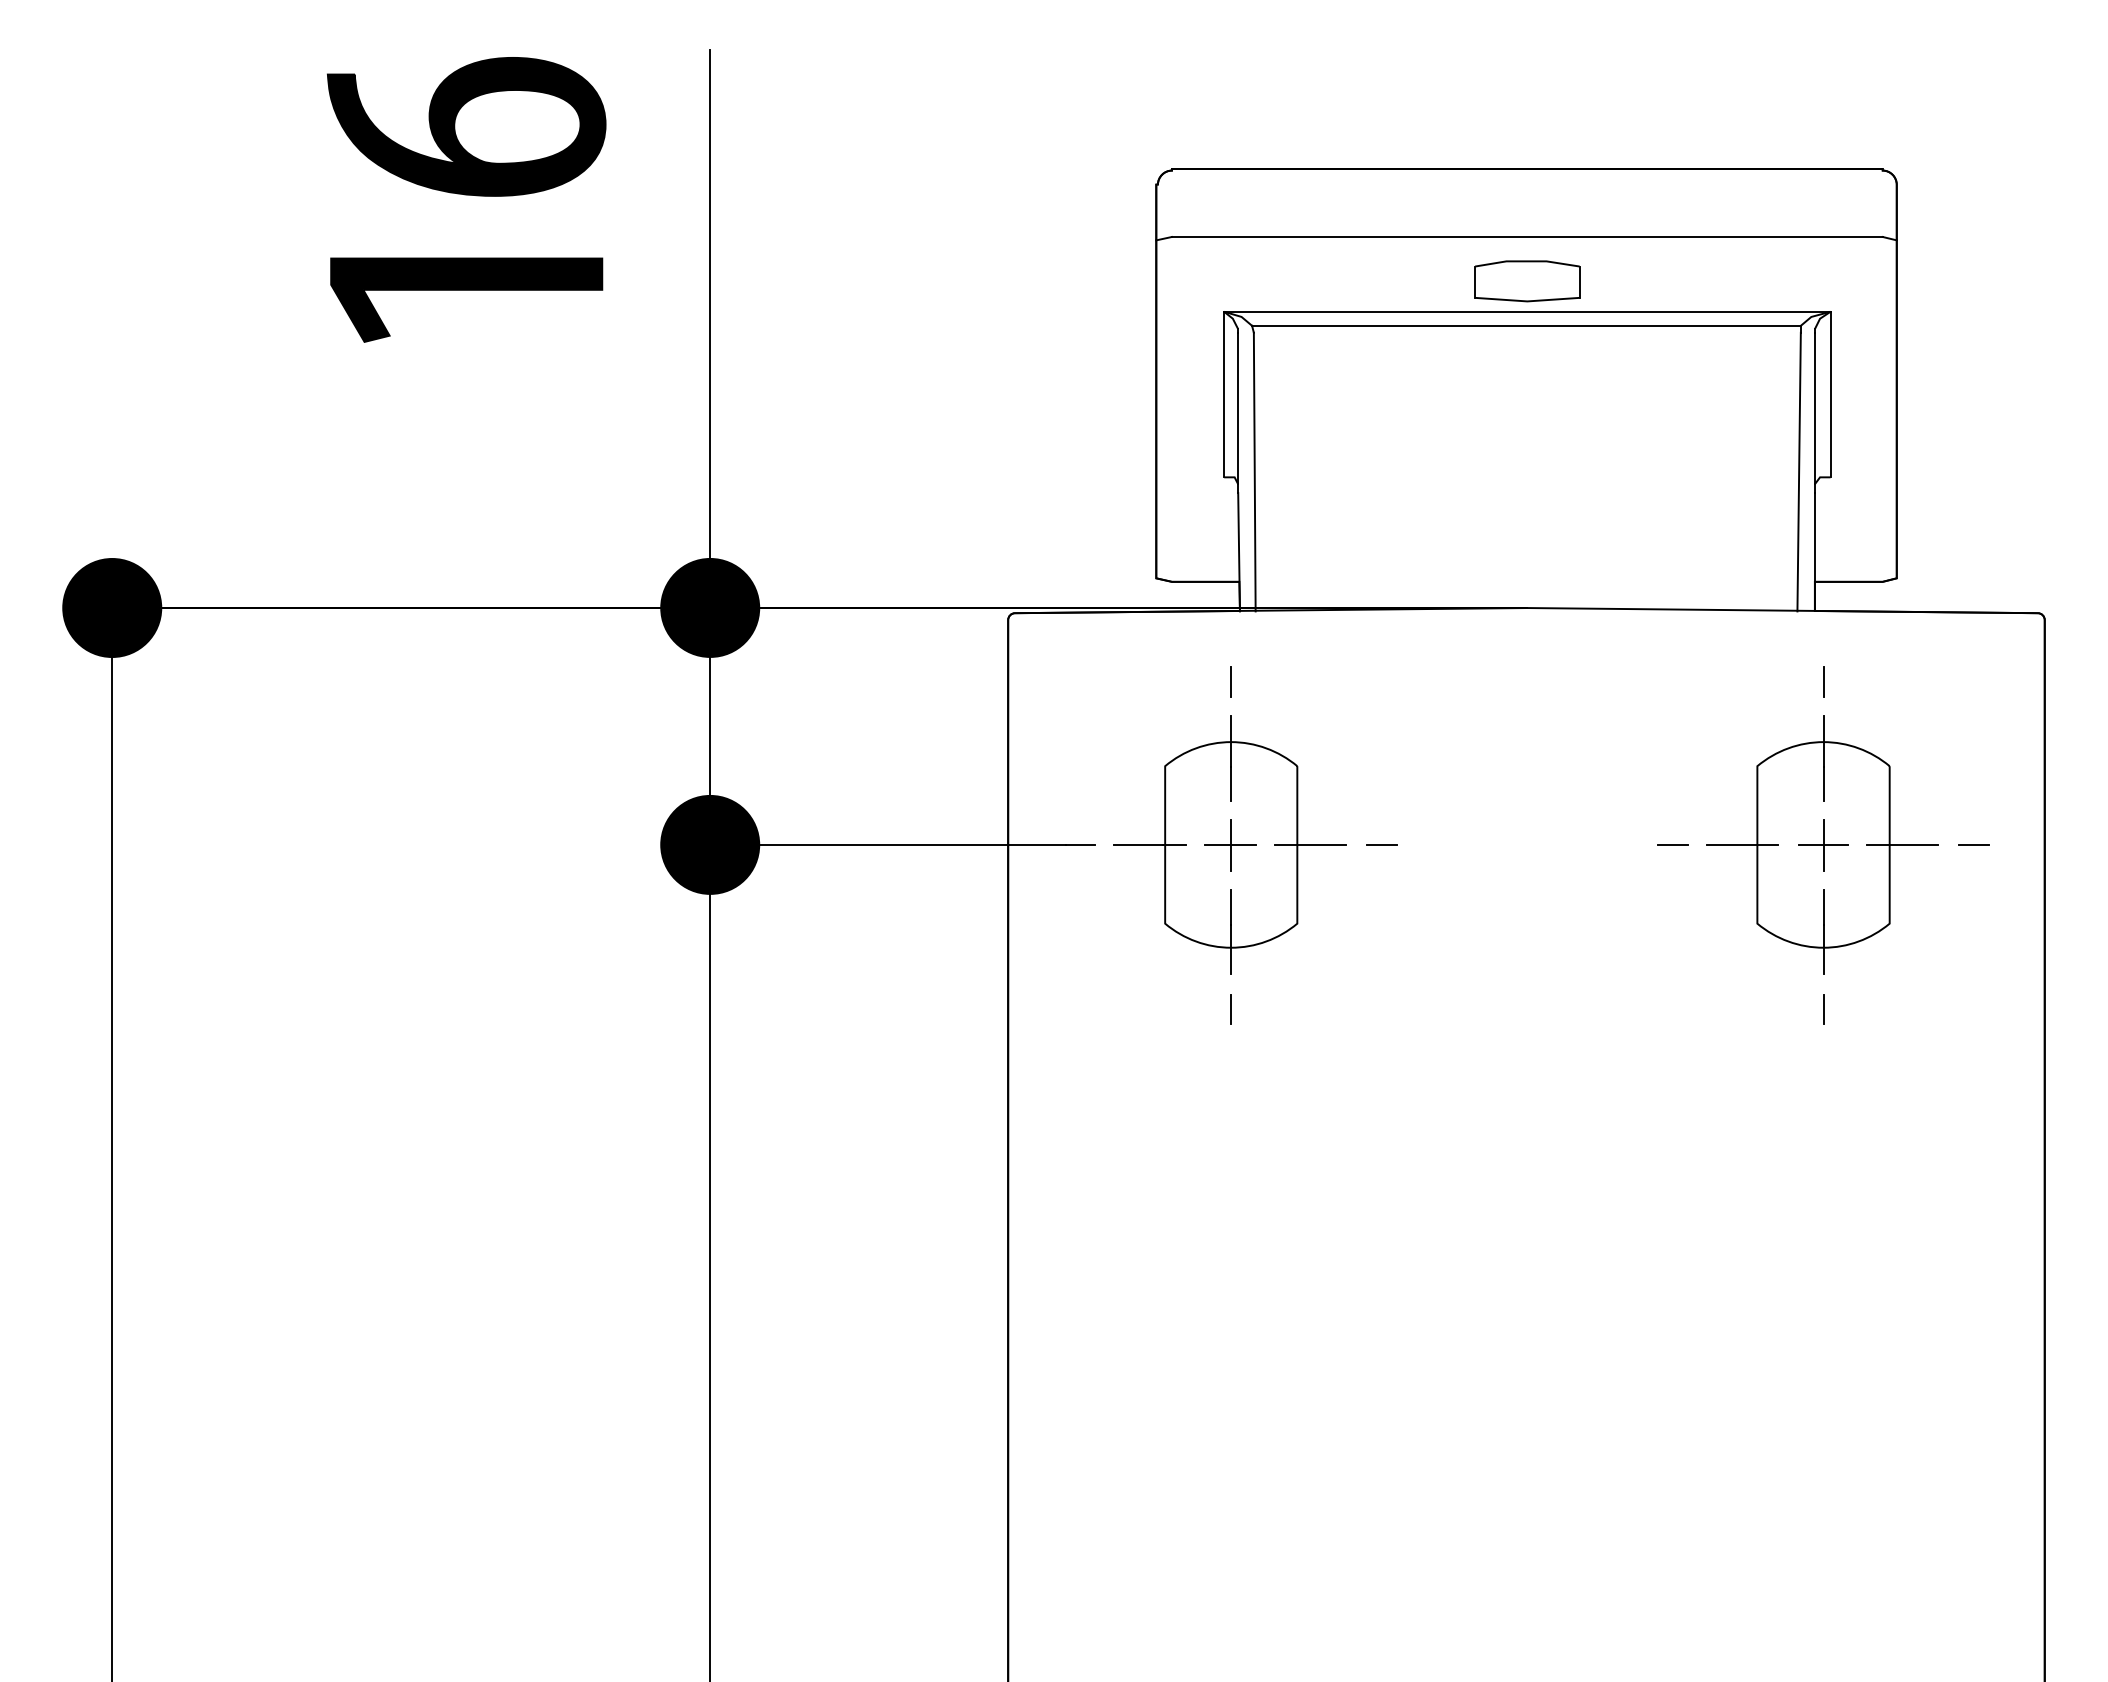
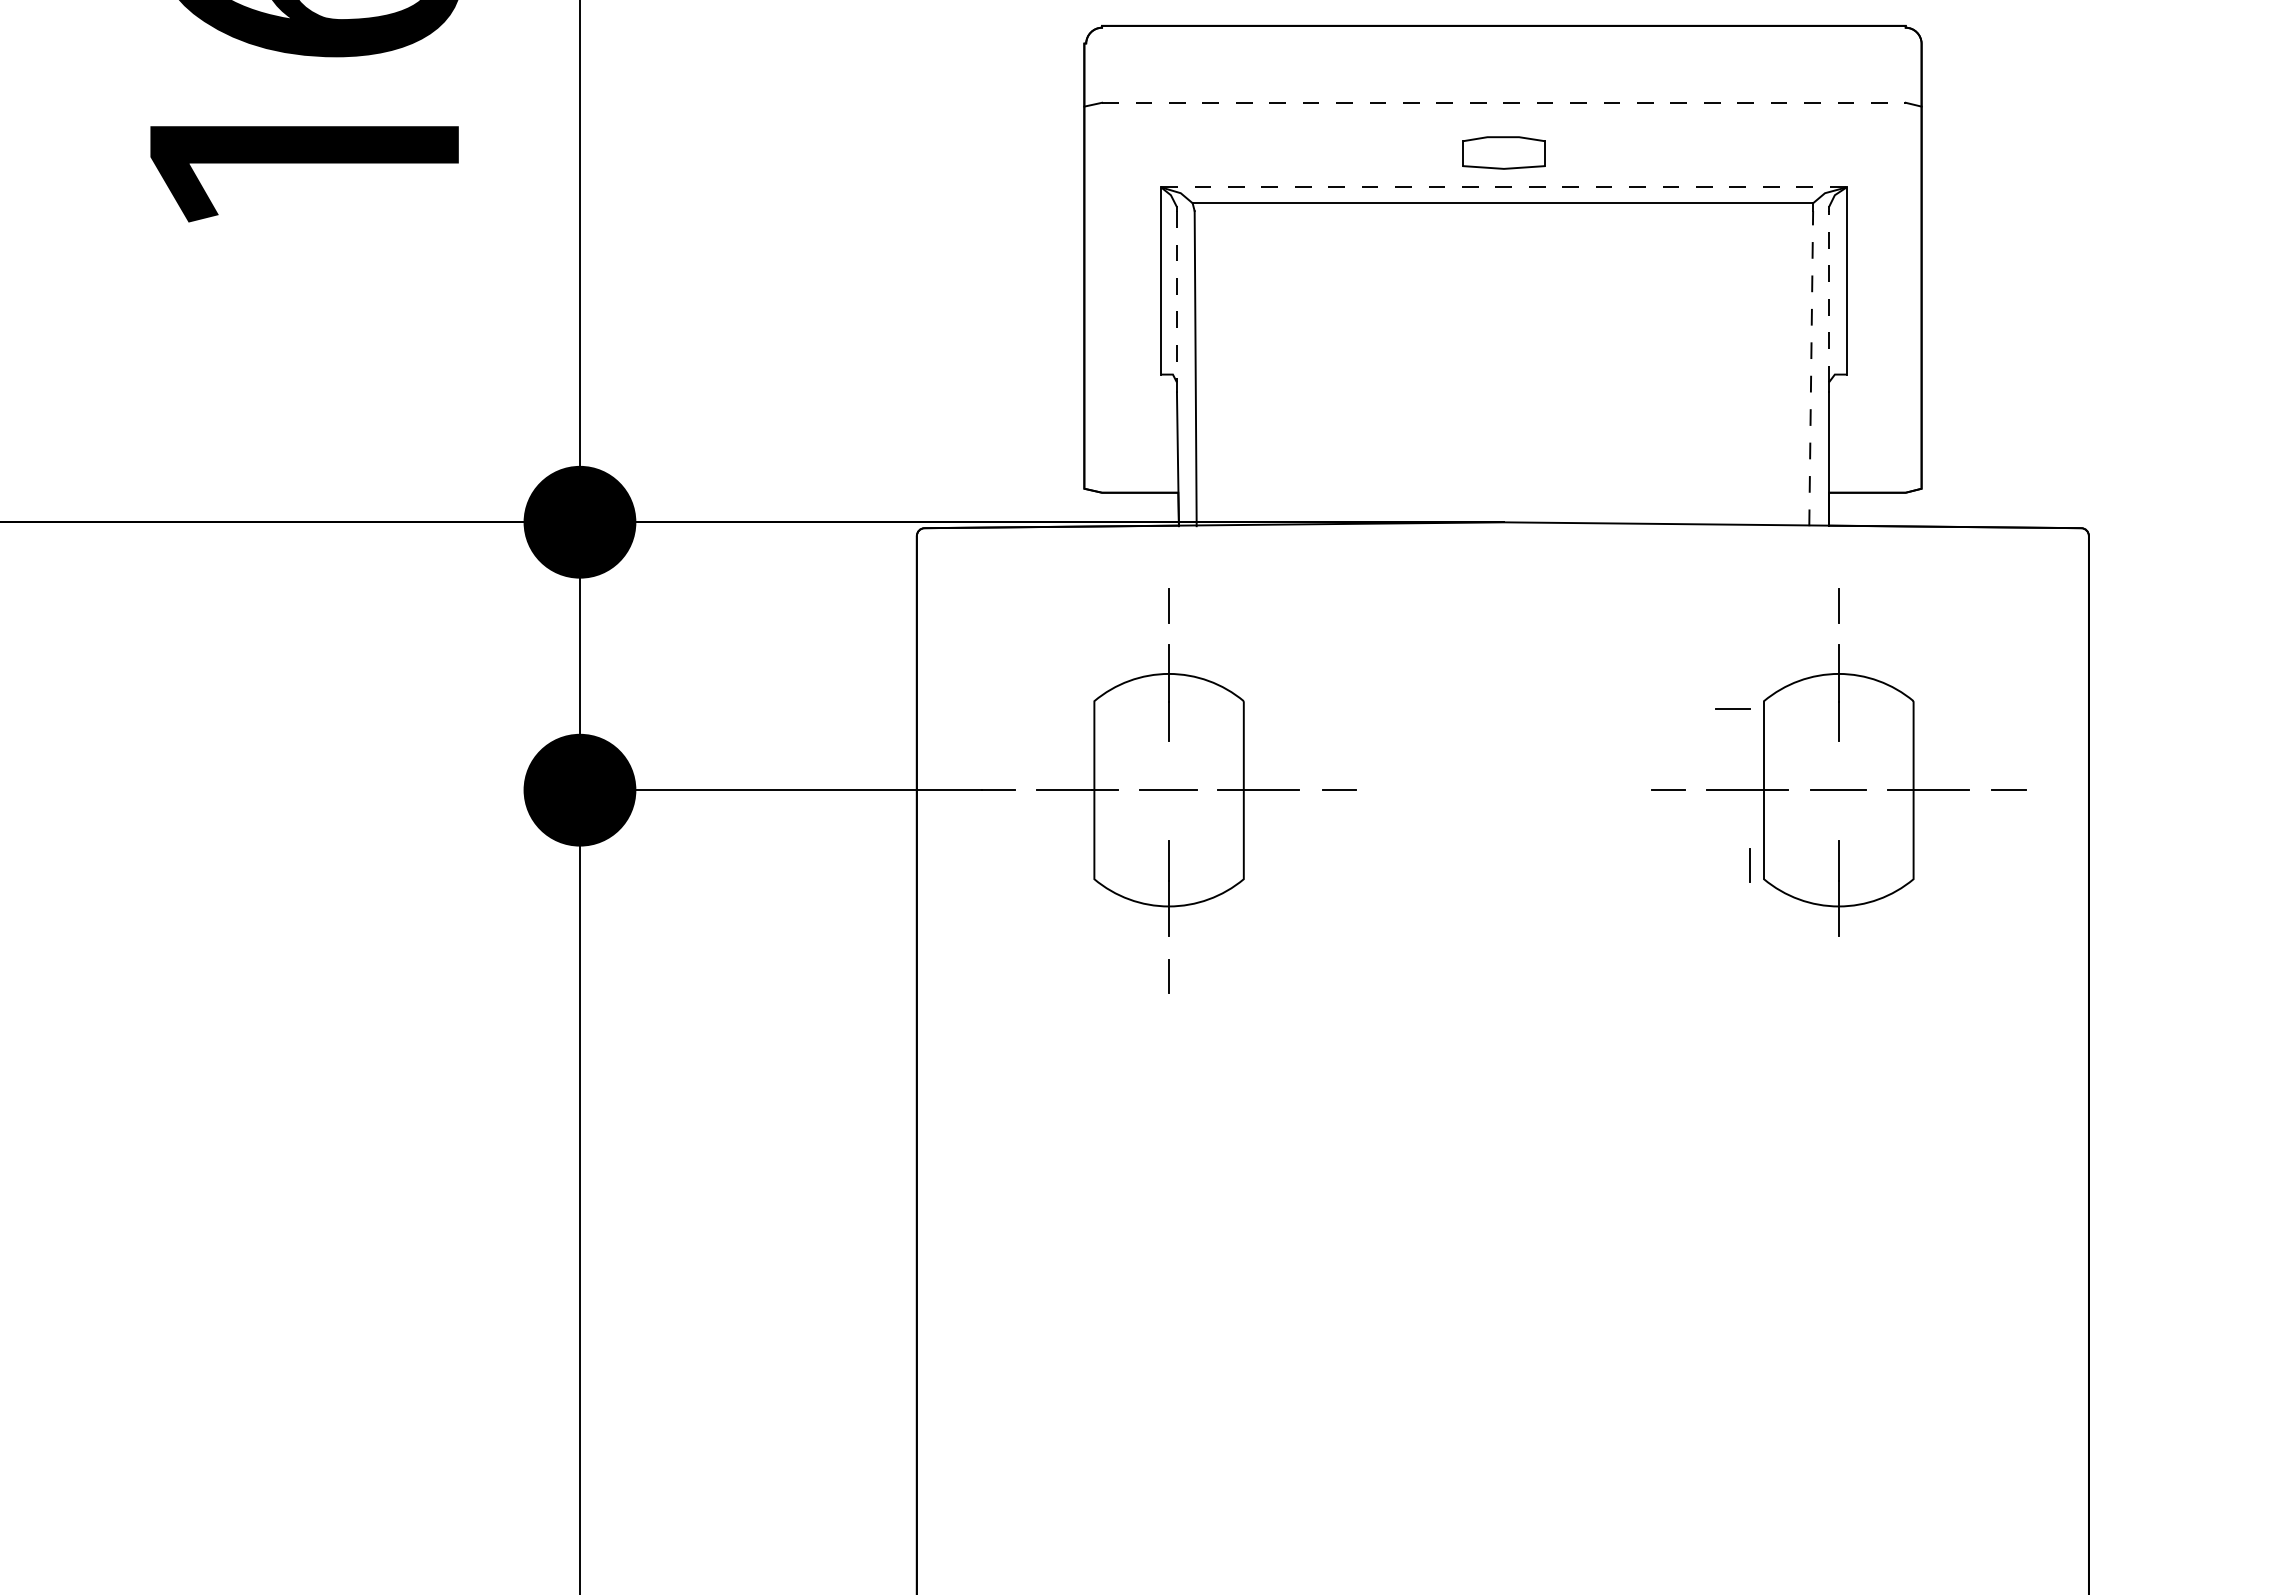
line: (1527, 236) -> (1504, 102), solid -> dashed
part: (1527, 281) -> (1504, 153), size x0.7
line: (1527, 311) -> (1504, 187), solid -> dashed
line: (1238, 408) -> (1177, 296), solid -> dashed
line: (1814, 408) -> (1828, 296), solid -> dashed
line: (1799, 471) -> (1811, 367), solid -> dashed
line: (1729, 772) -> (1732, 708), added
line: (1231, 845) -> (1169, 790), removed
line: (1823, 845) -> (1838, 790), removed
line: (1823, 1009) -> (1749, 865), moved

